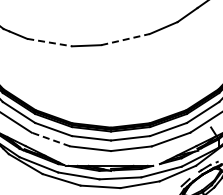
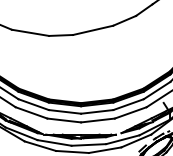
line: (125, 39) -> (93, 30), dashed -> solid
line: (49, 42) -> (30, 32), dashed -> solid
line: (50, 139) -> (31, 112), dashed -> solid

